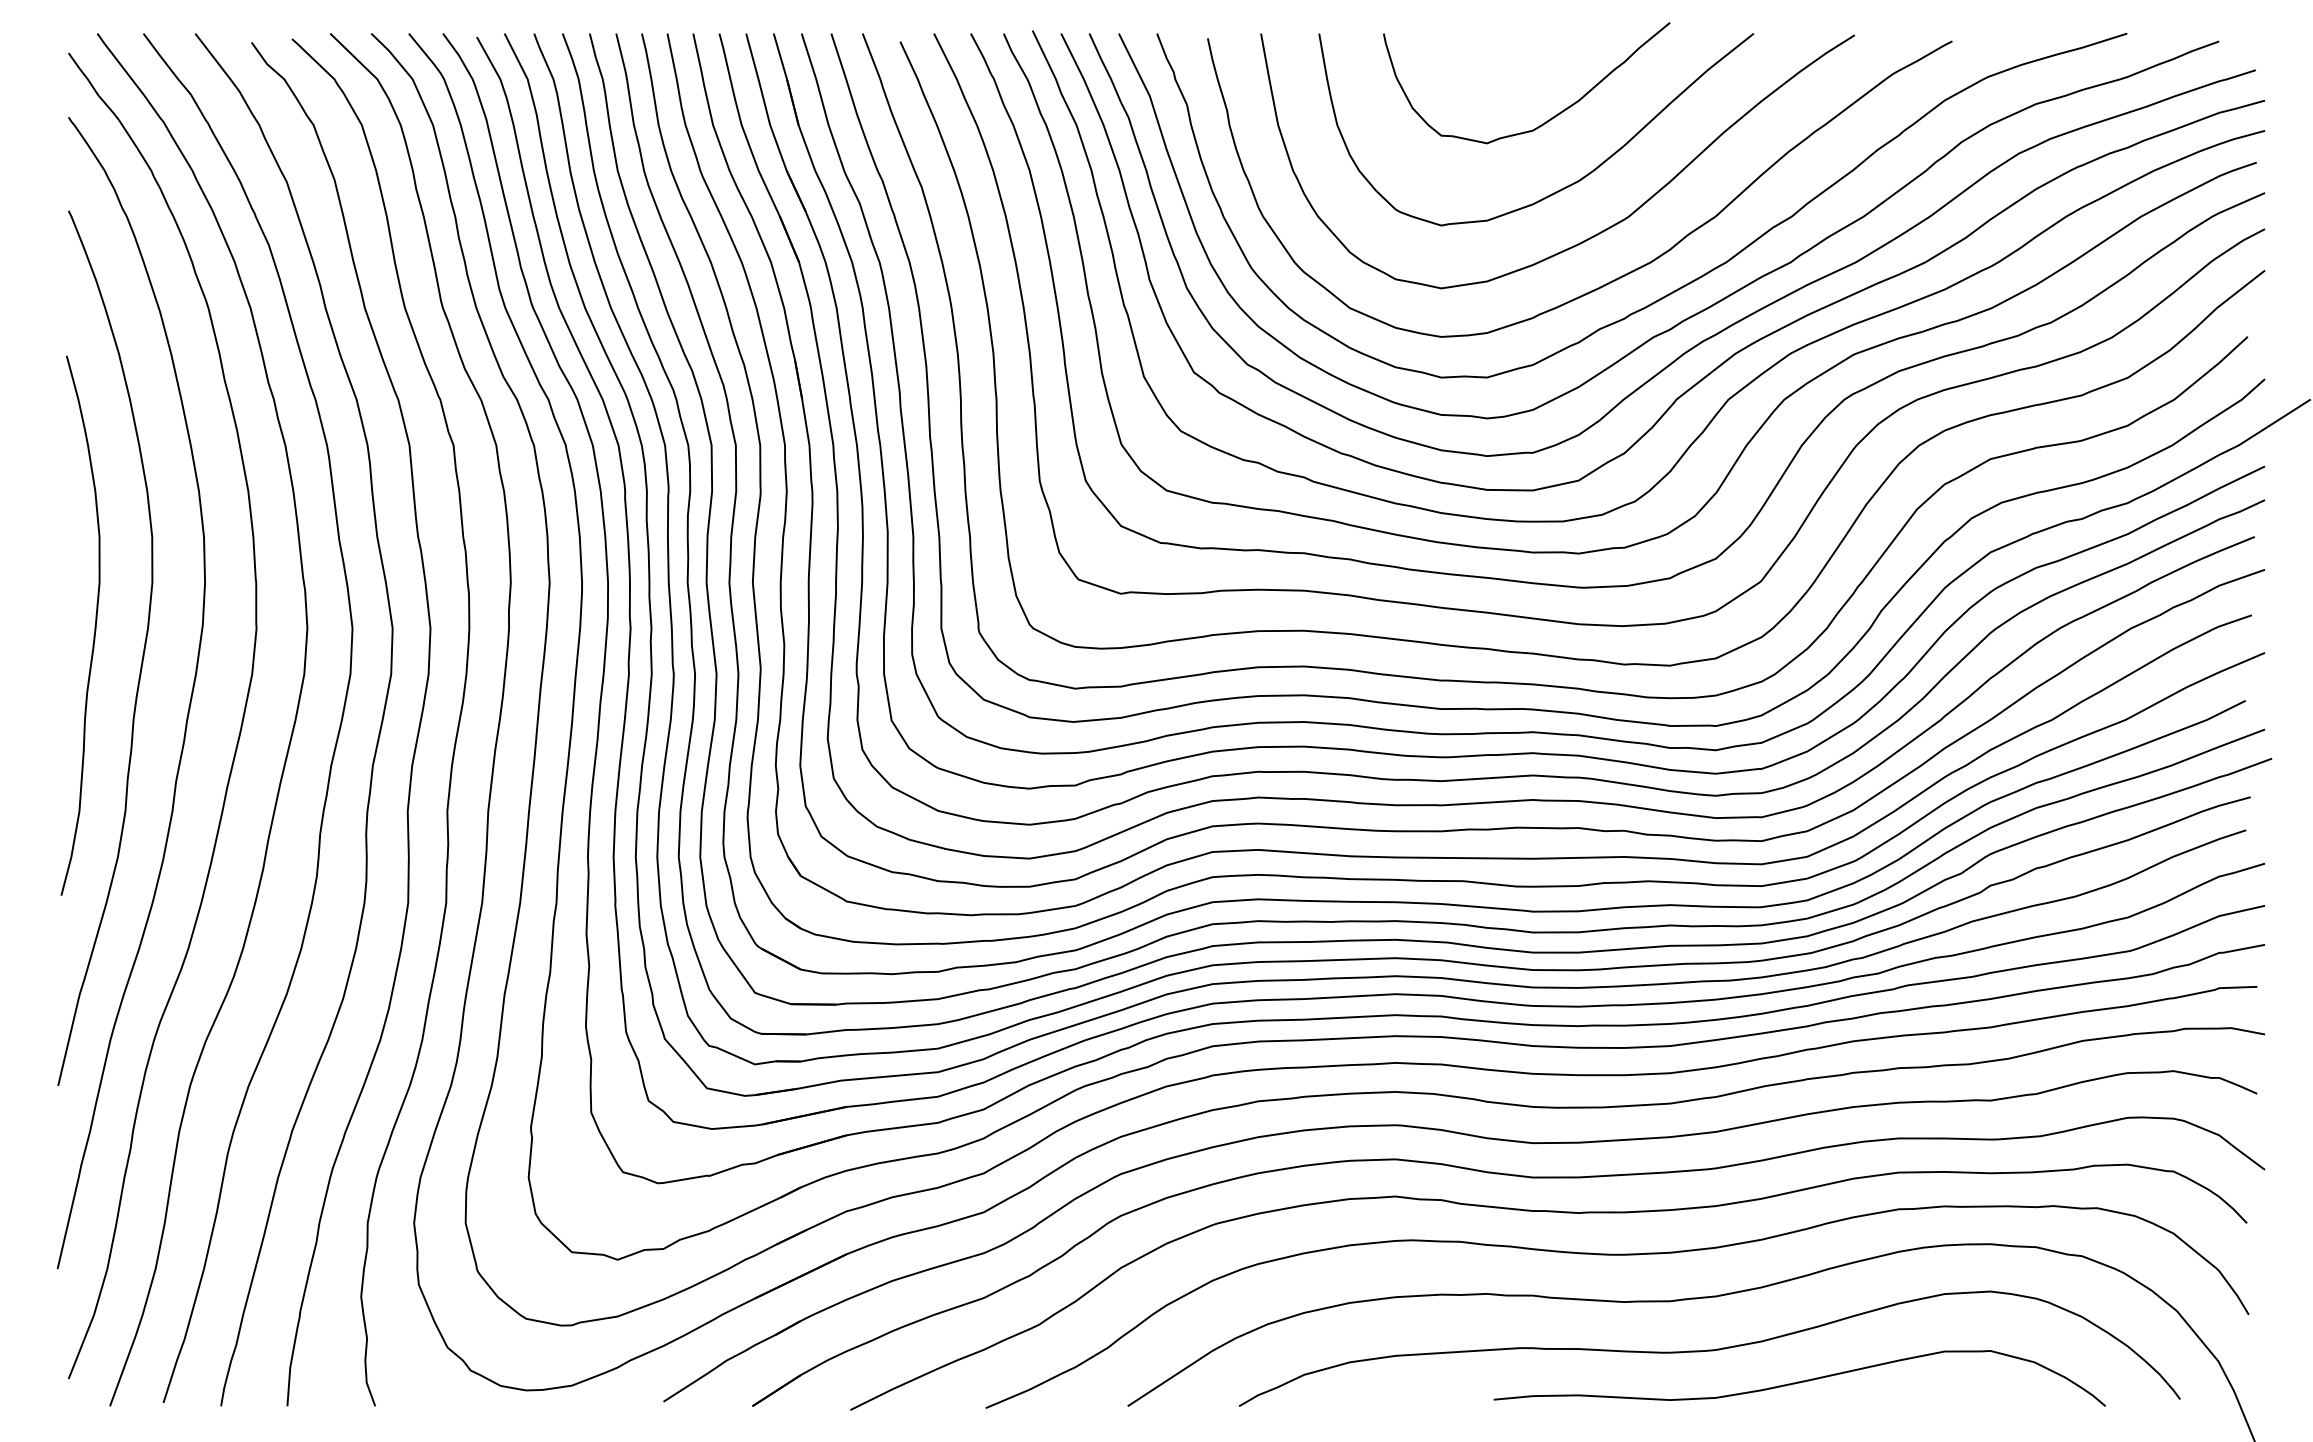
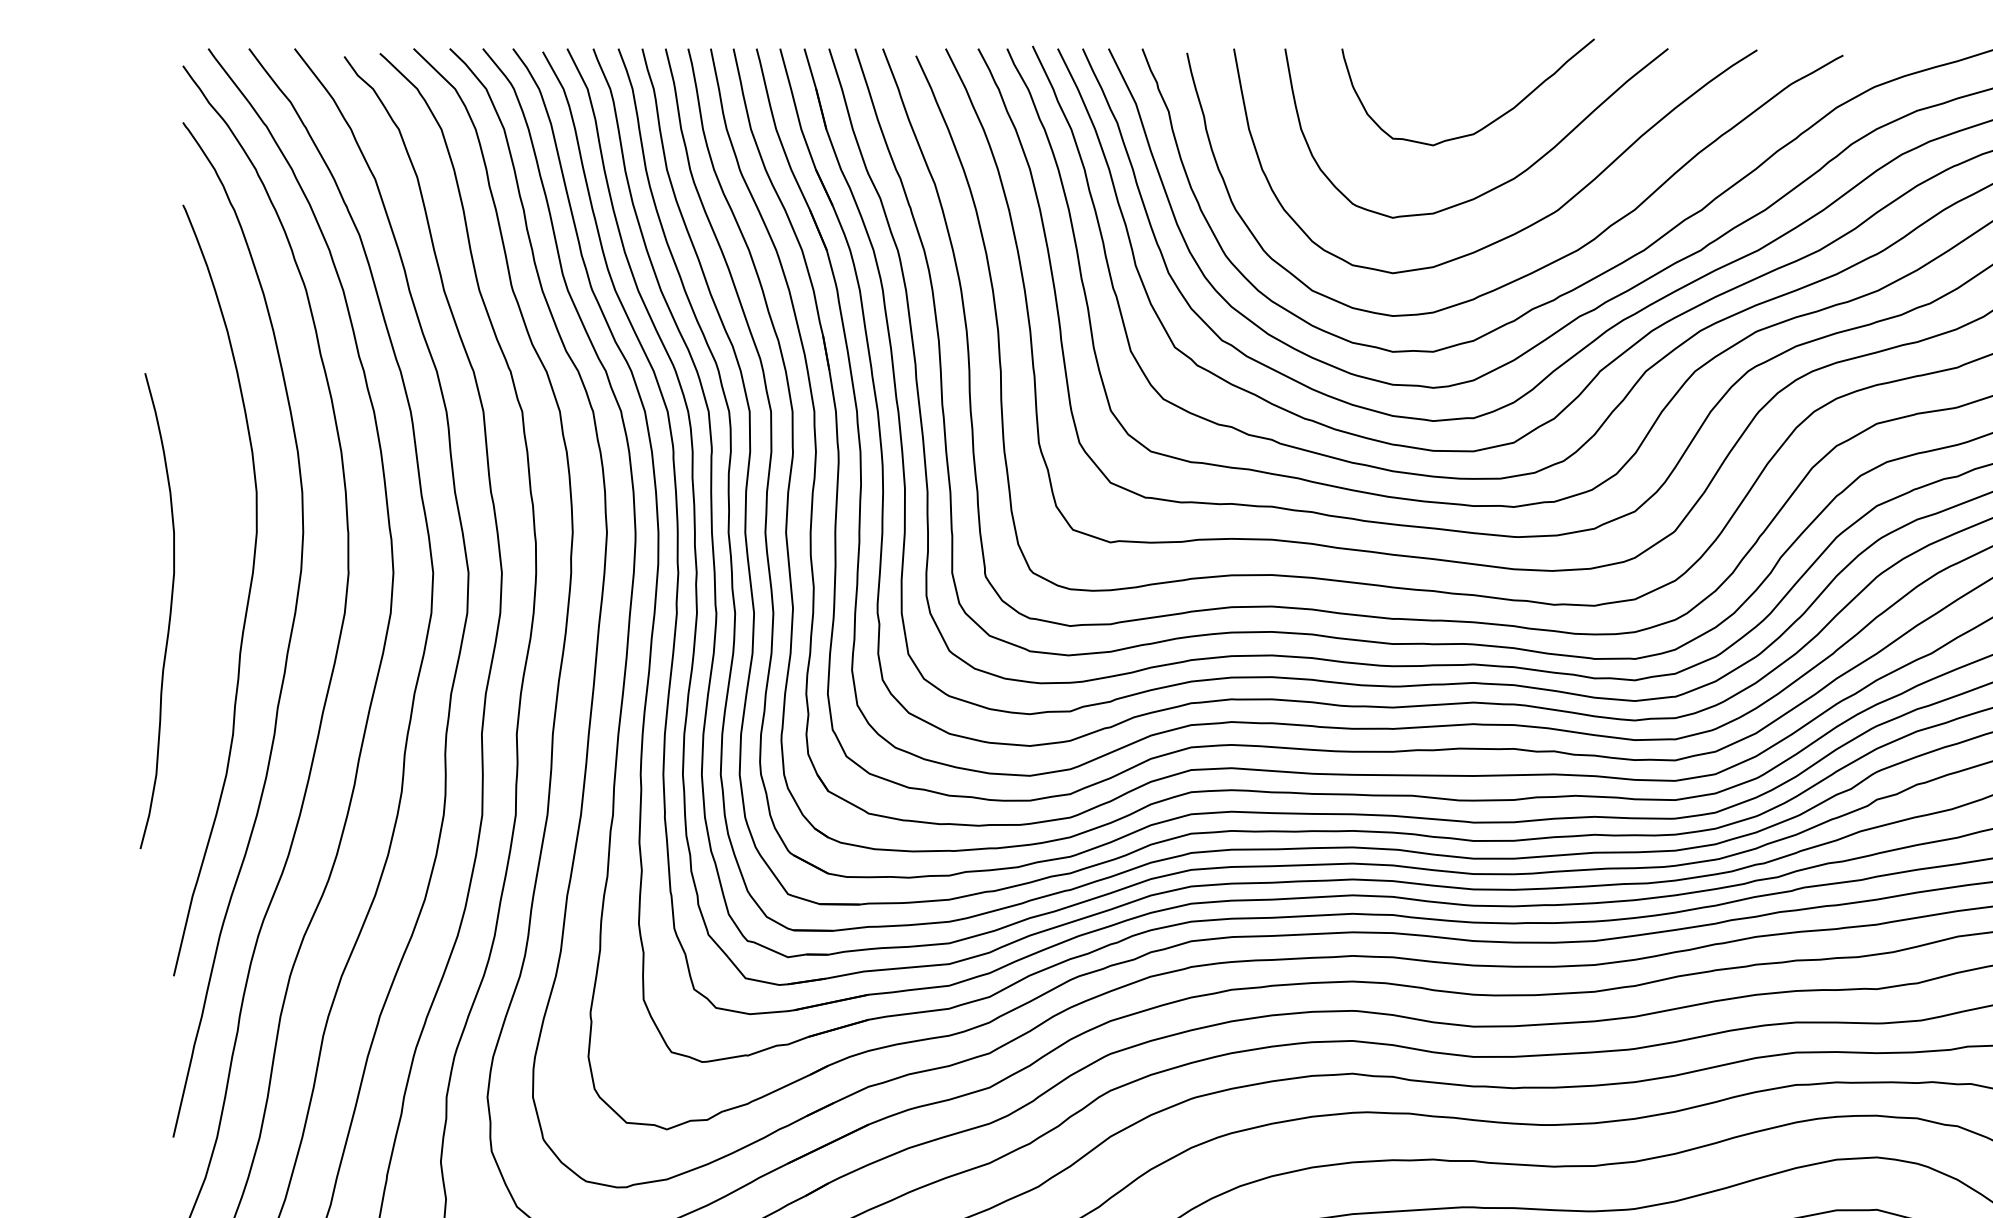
curve: (94, 625) -> (169, 610), moved

